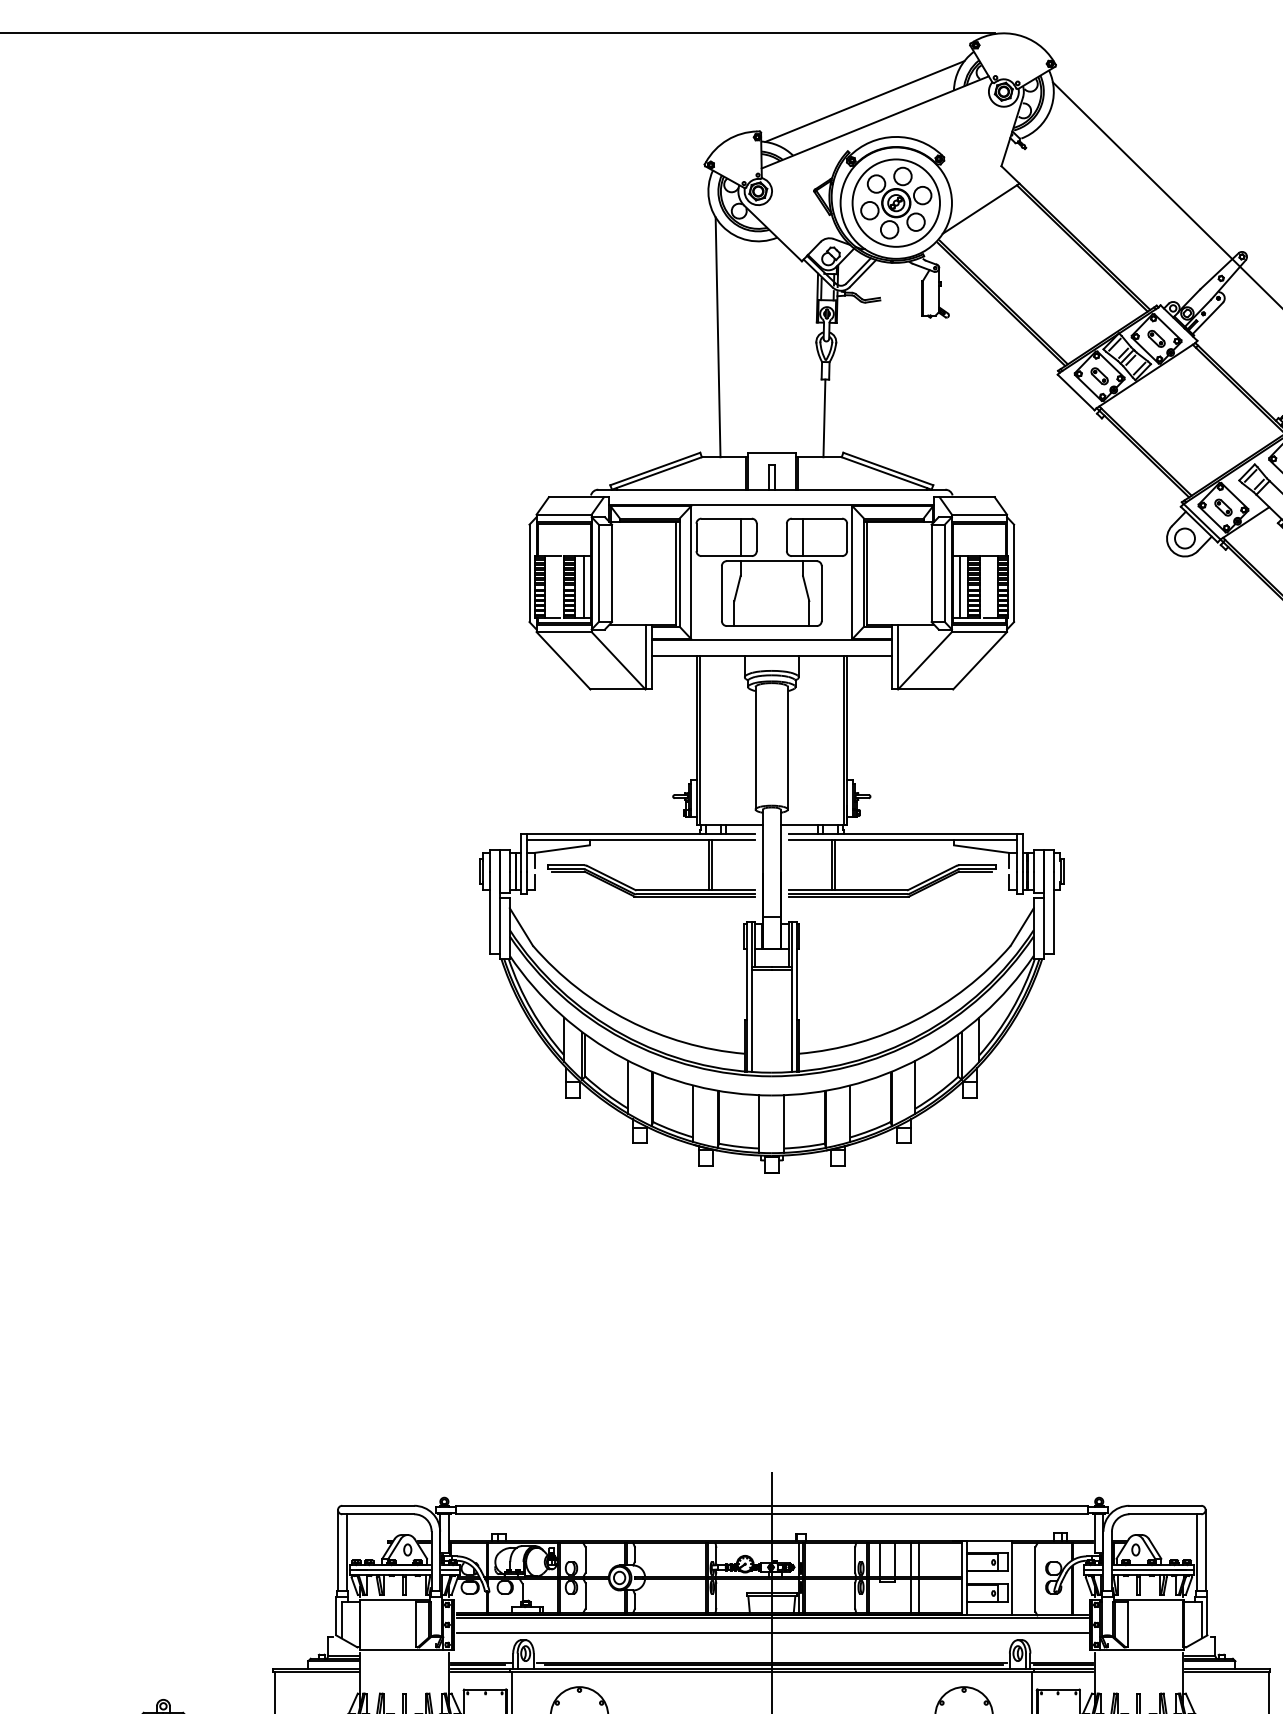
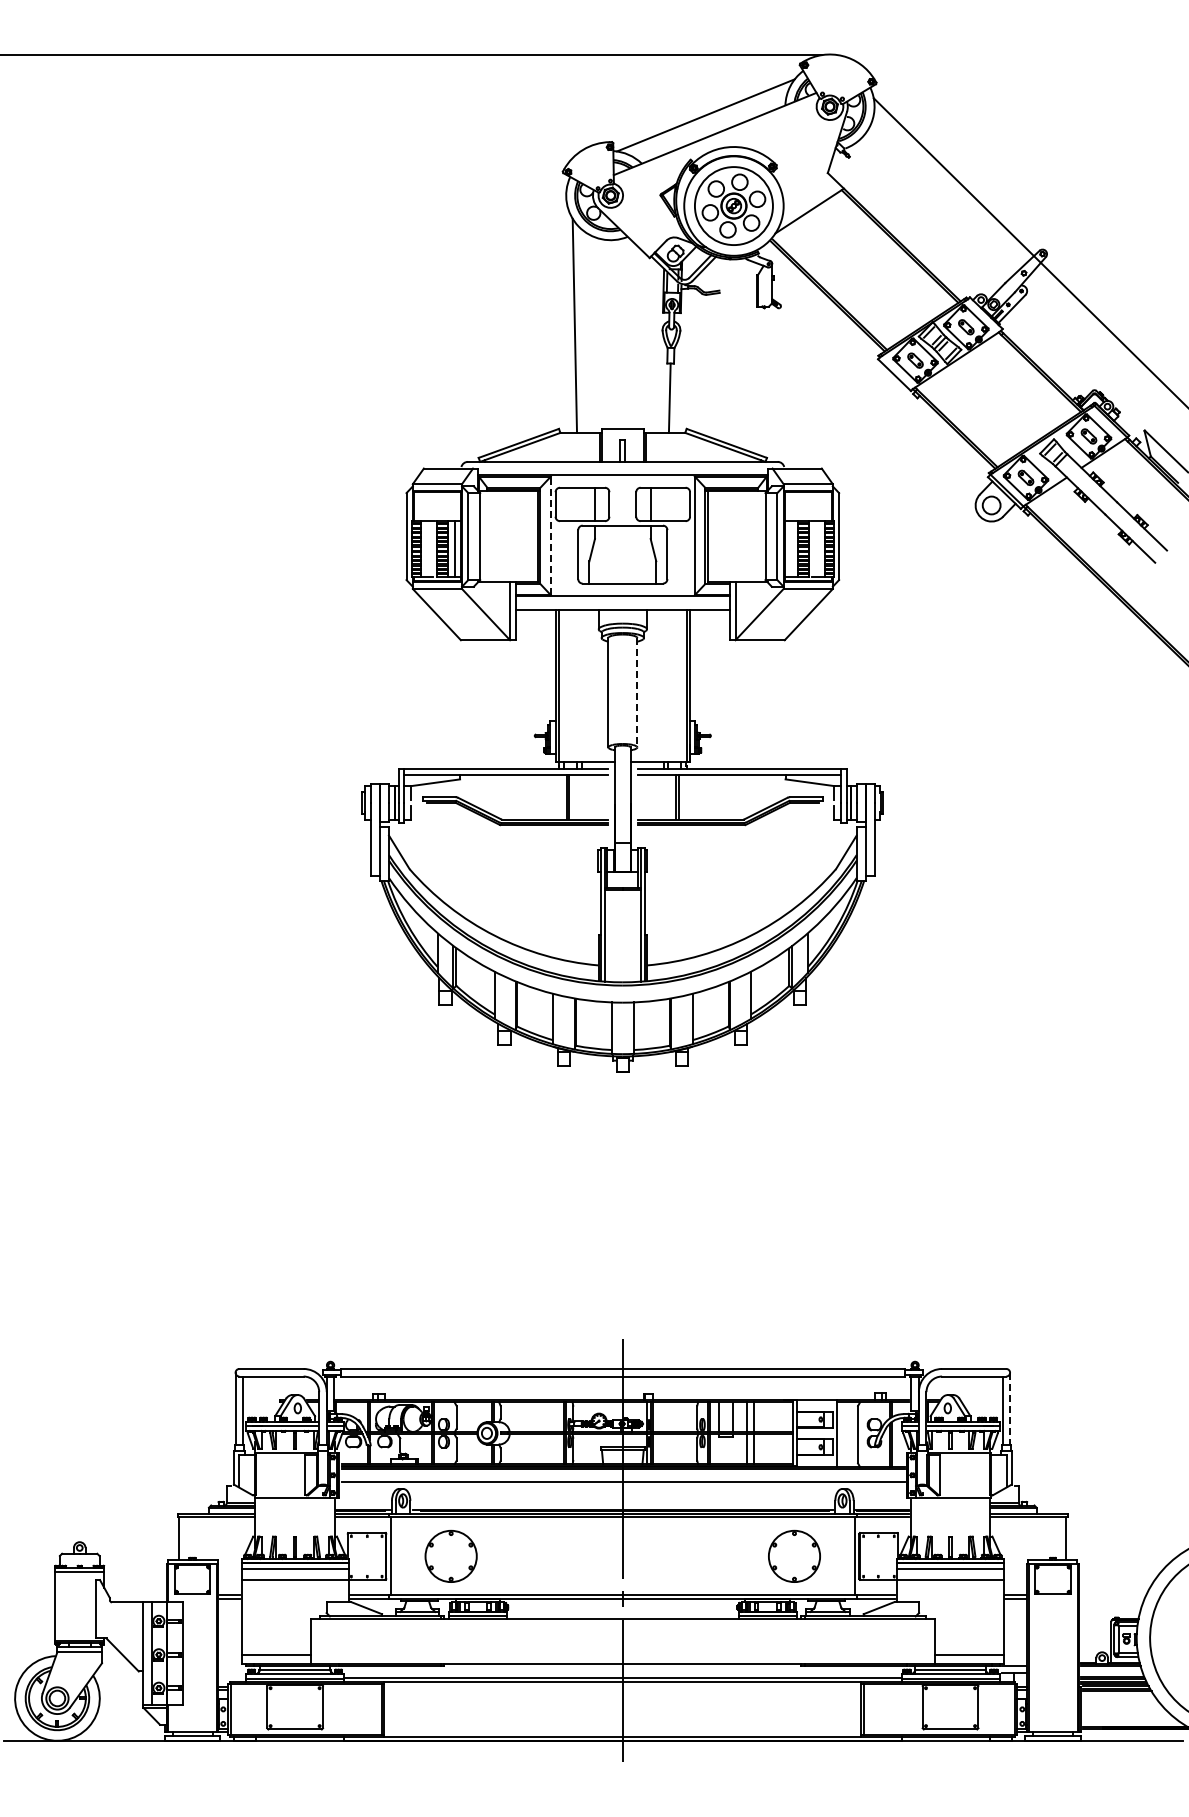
line: (690, 572) -> (550, 535), solid -> dashed
line: (959, 586) -> (790, 548), removed
line: (788, 748) -> (637, 692), solid -> dashed
line: (1206, 1551) -> (1010, 1409), solid -> dashed

